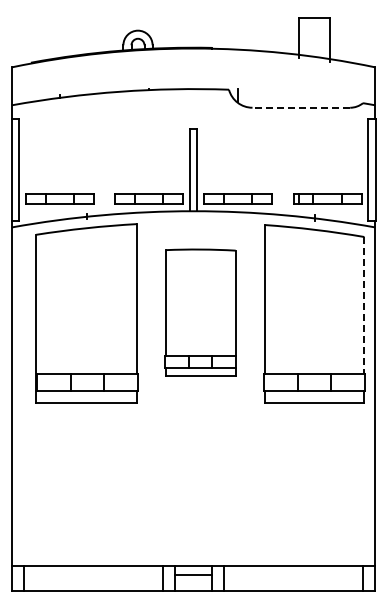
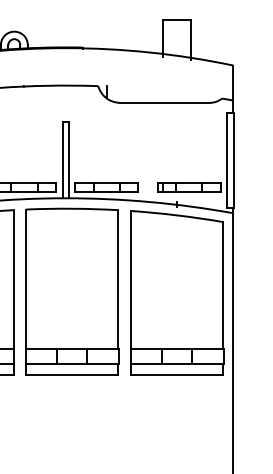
line: (301, 107) -> (165, 102), dashed -> solid
line: (364, 305) -> (223, 285), dashed -> solid
part: (200, 312) -> (72, 291), size x1.43

